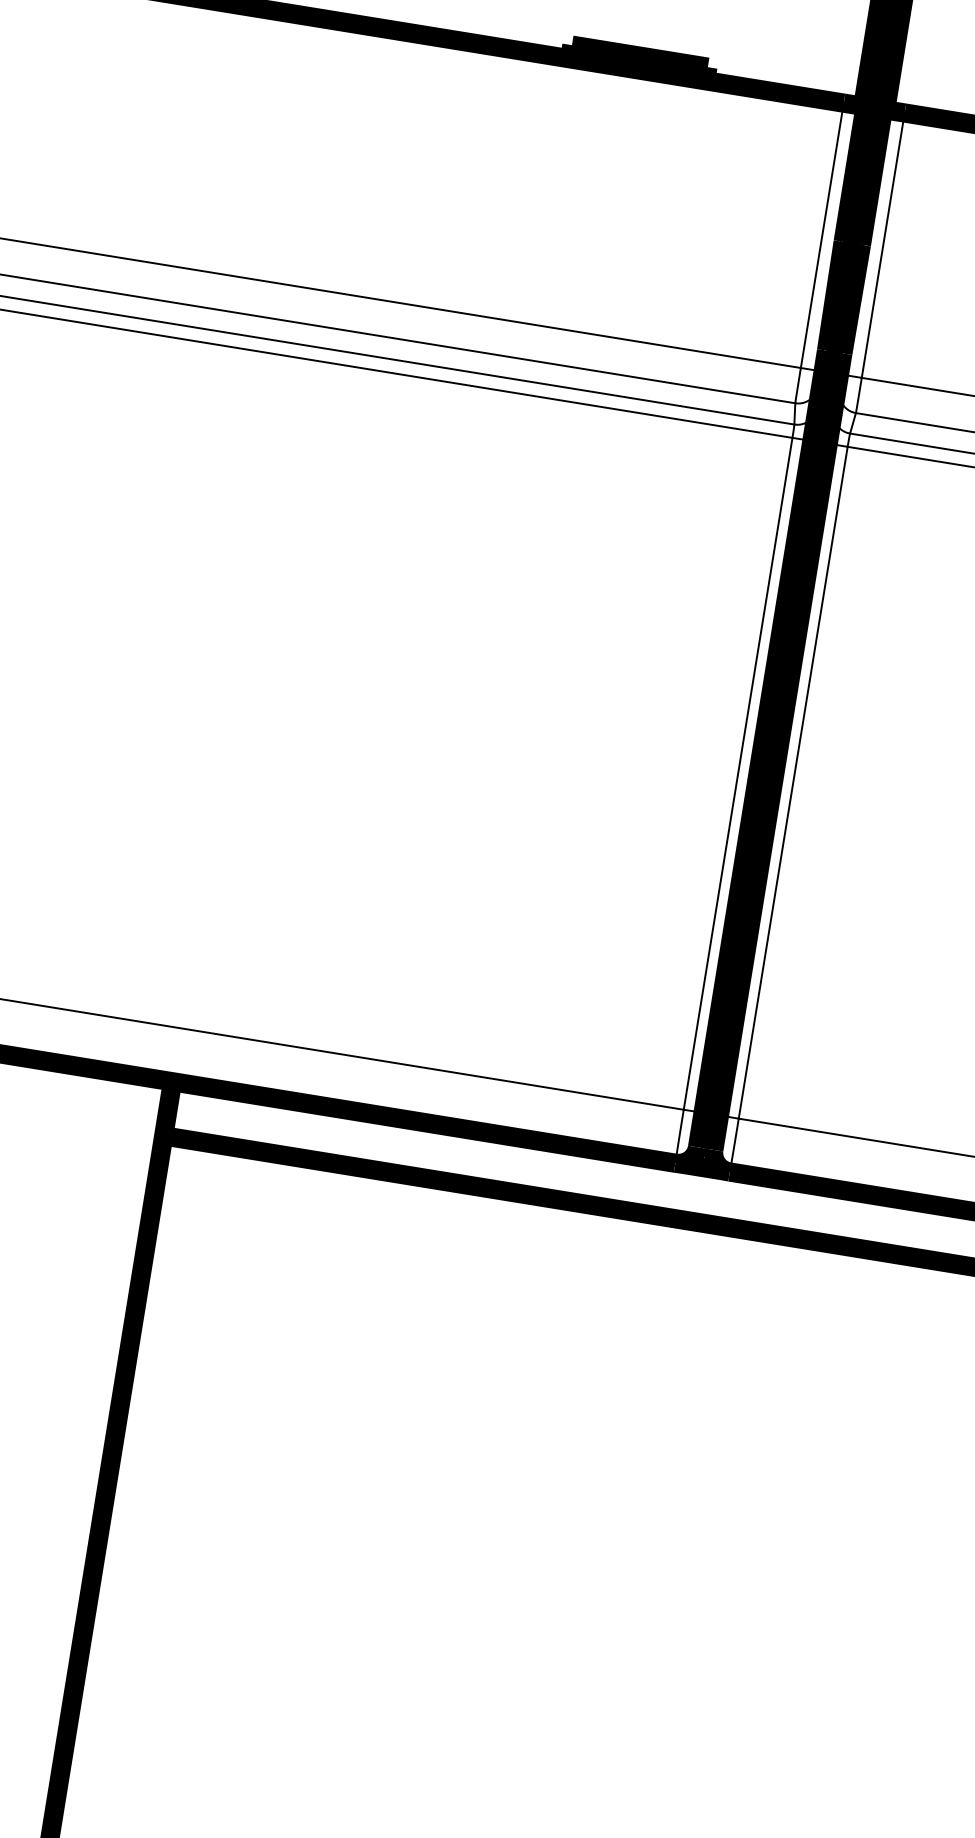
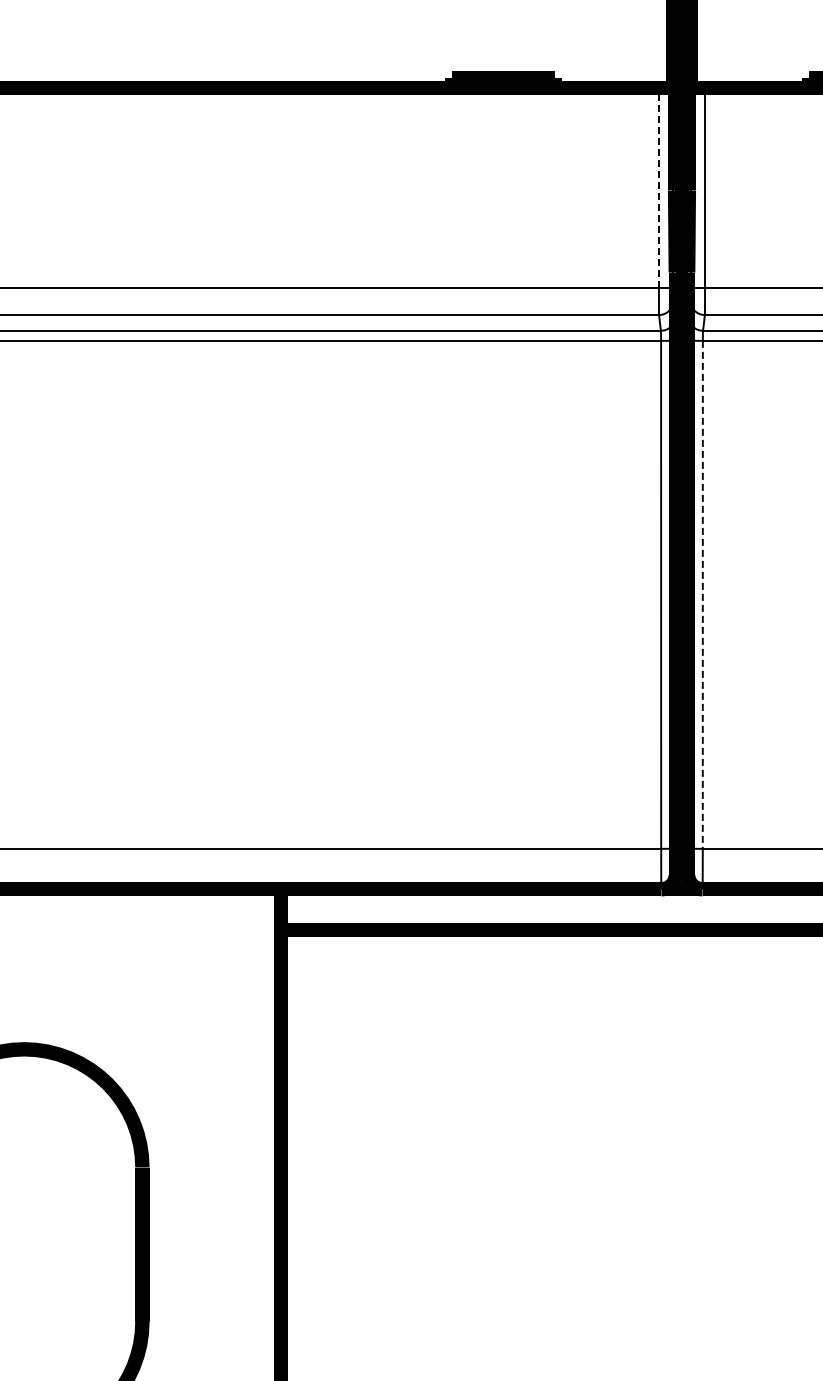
line: (821, 234) -> (658, 187), solid -> dashed
line: (792, 782) -> (702, 594), solid -> dashed

